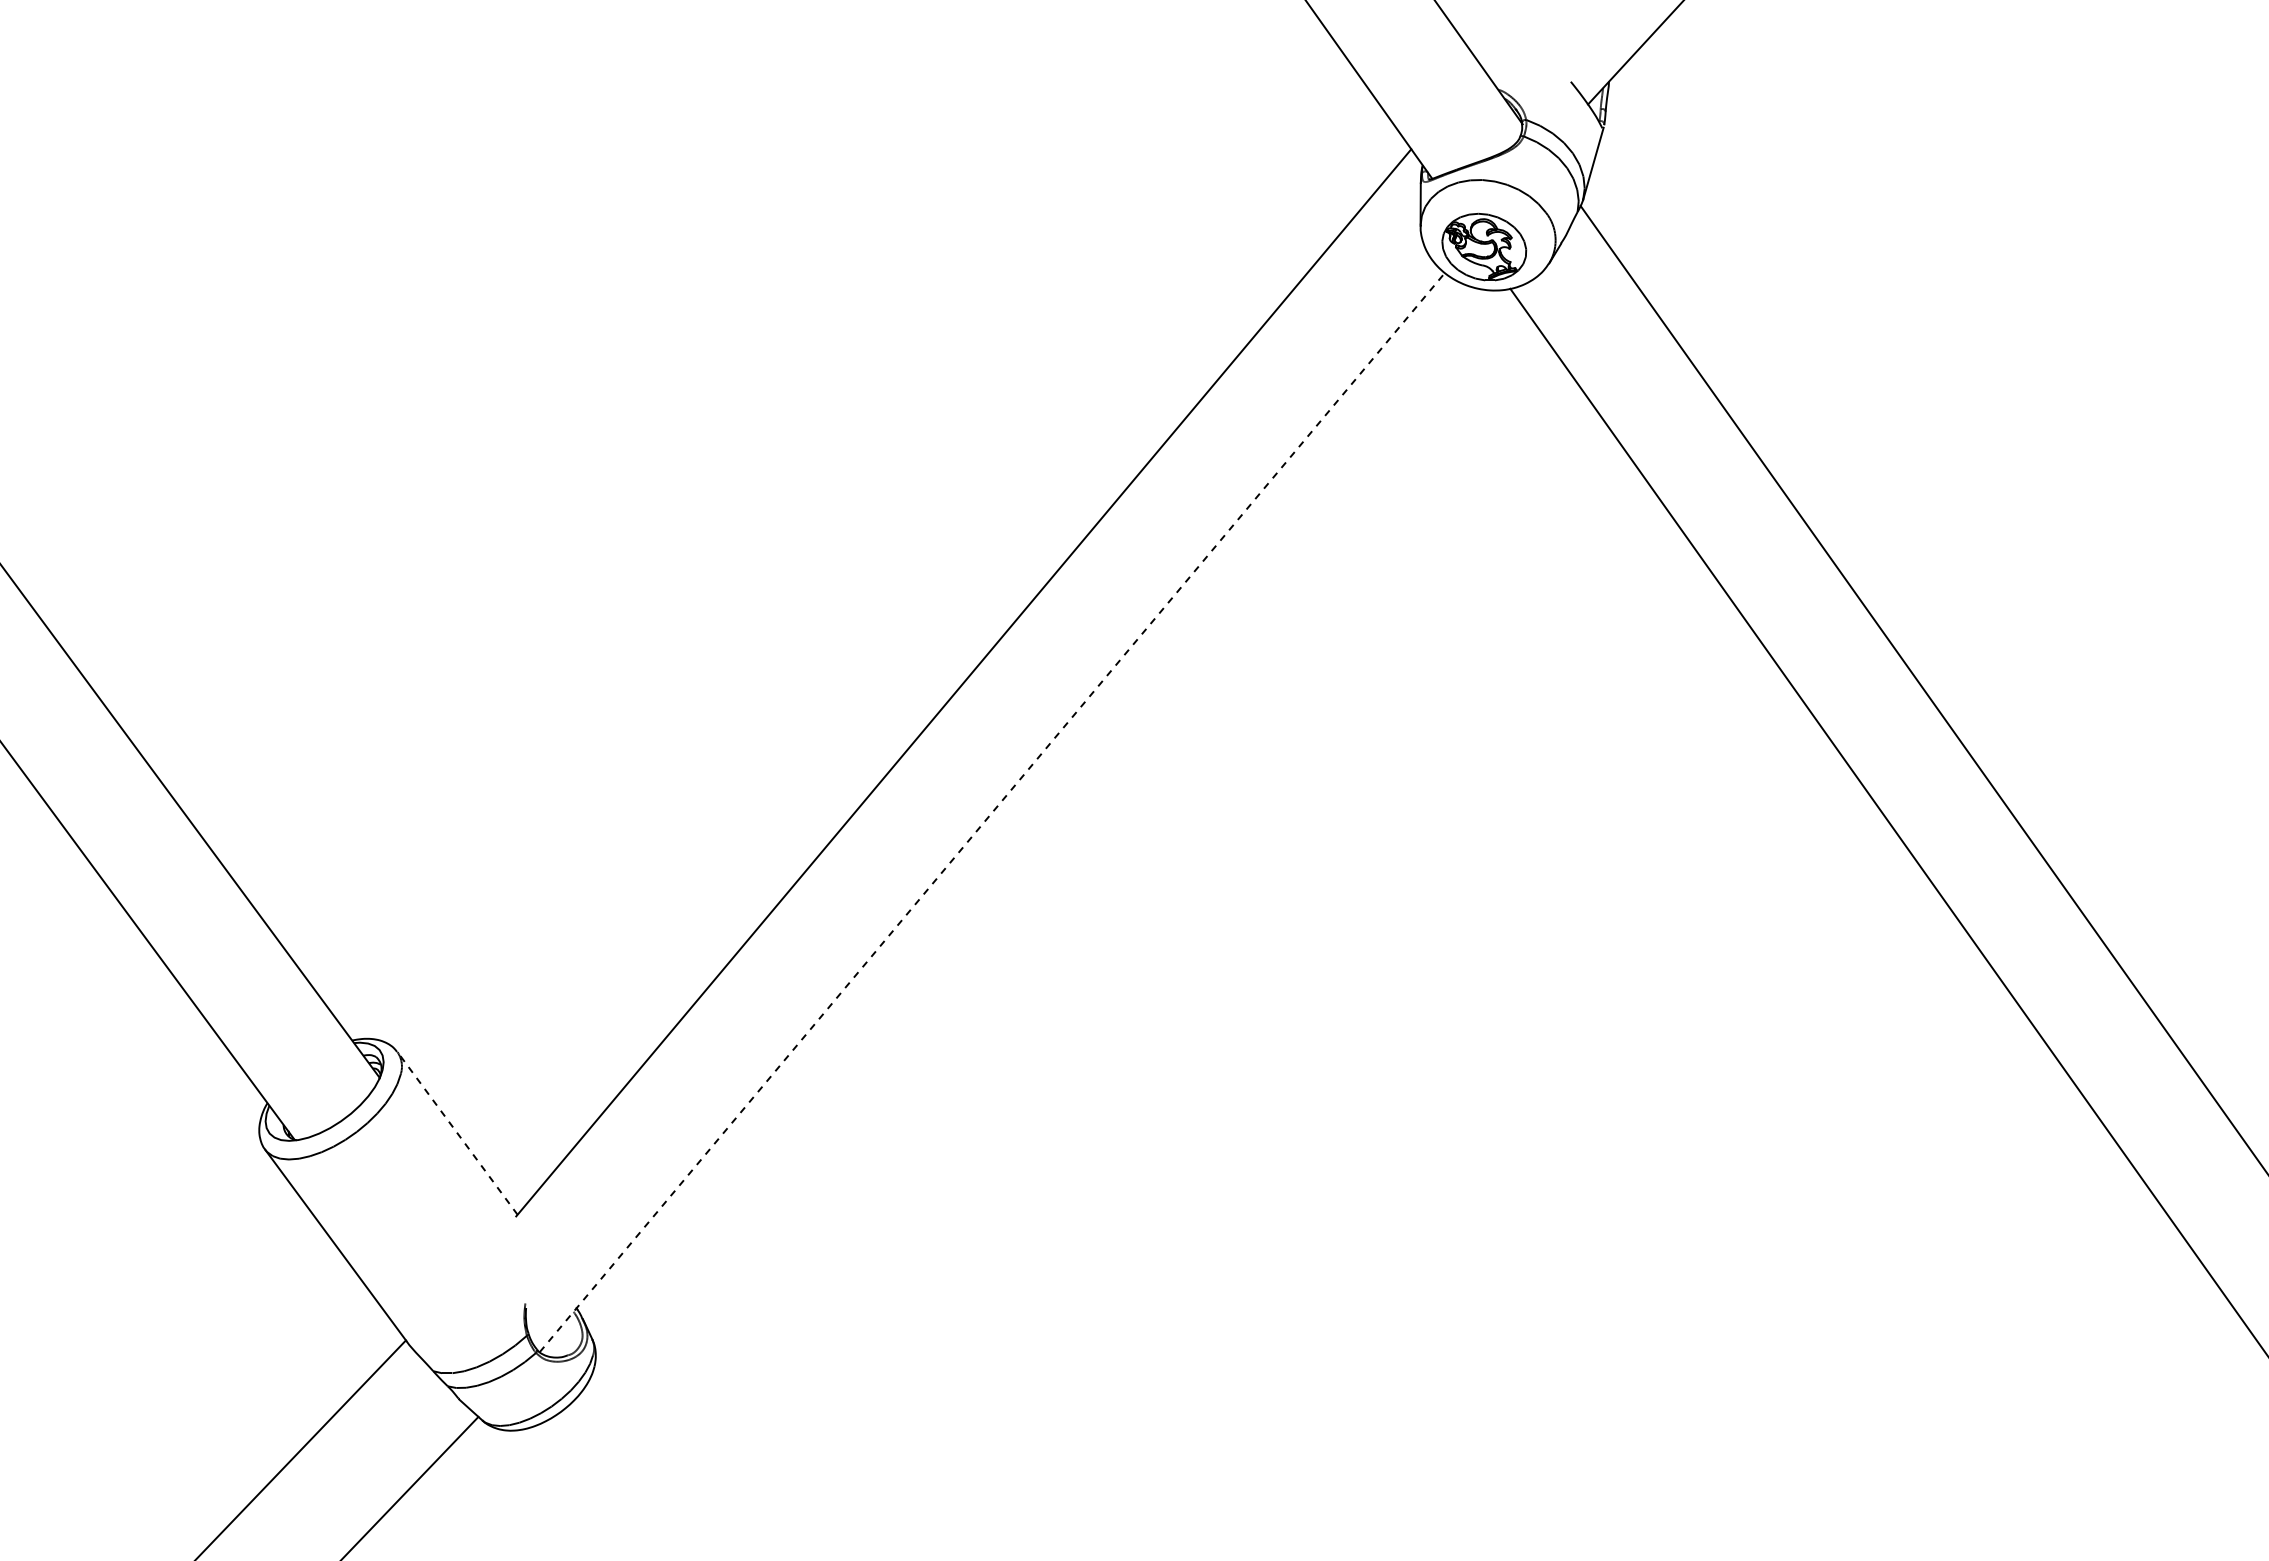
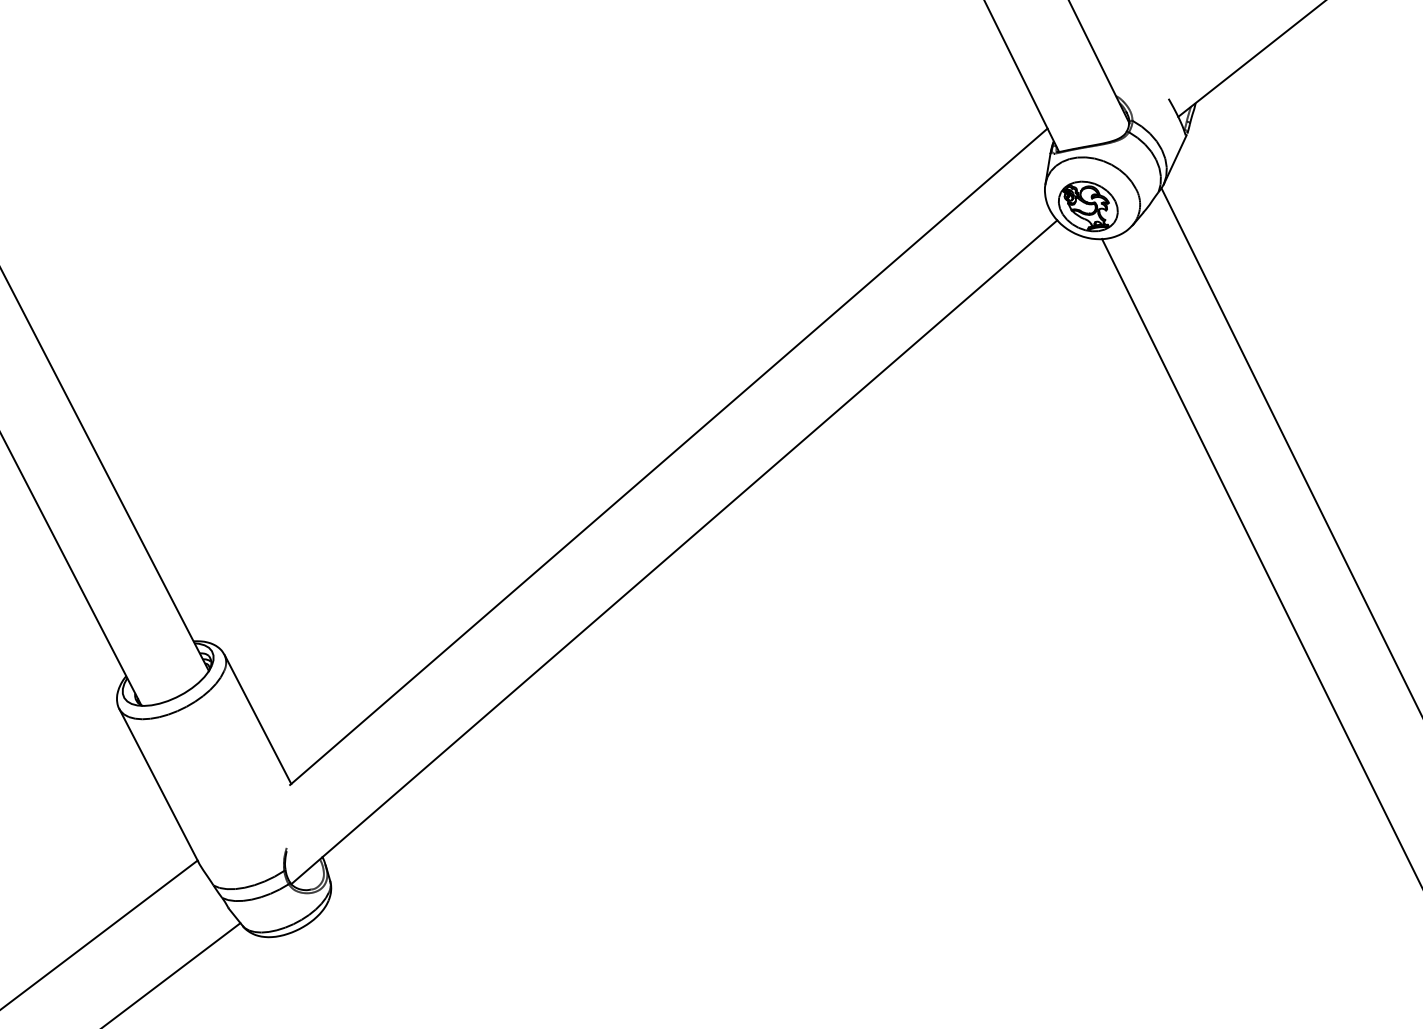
line: (992, 812) -> (674, 552), dashed -> solid
line: (457, 1133) -> (257, 719), dashed -> solid

